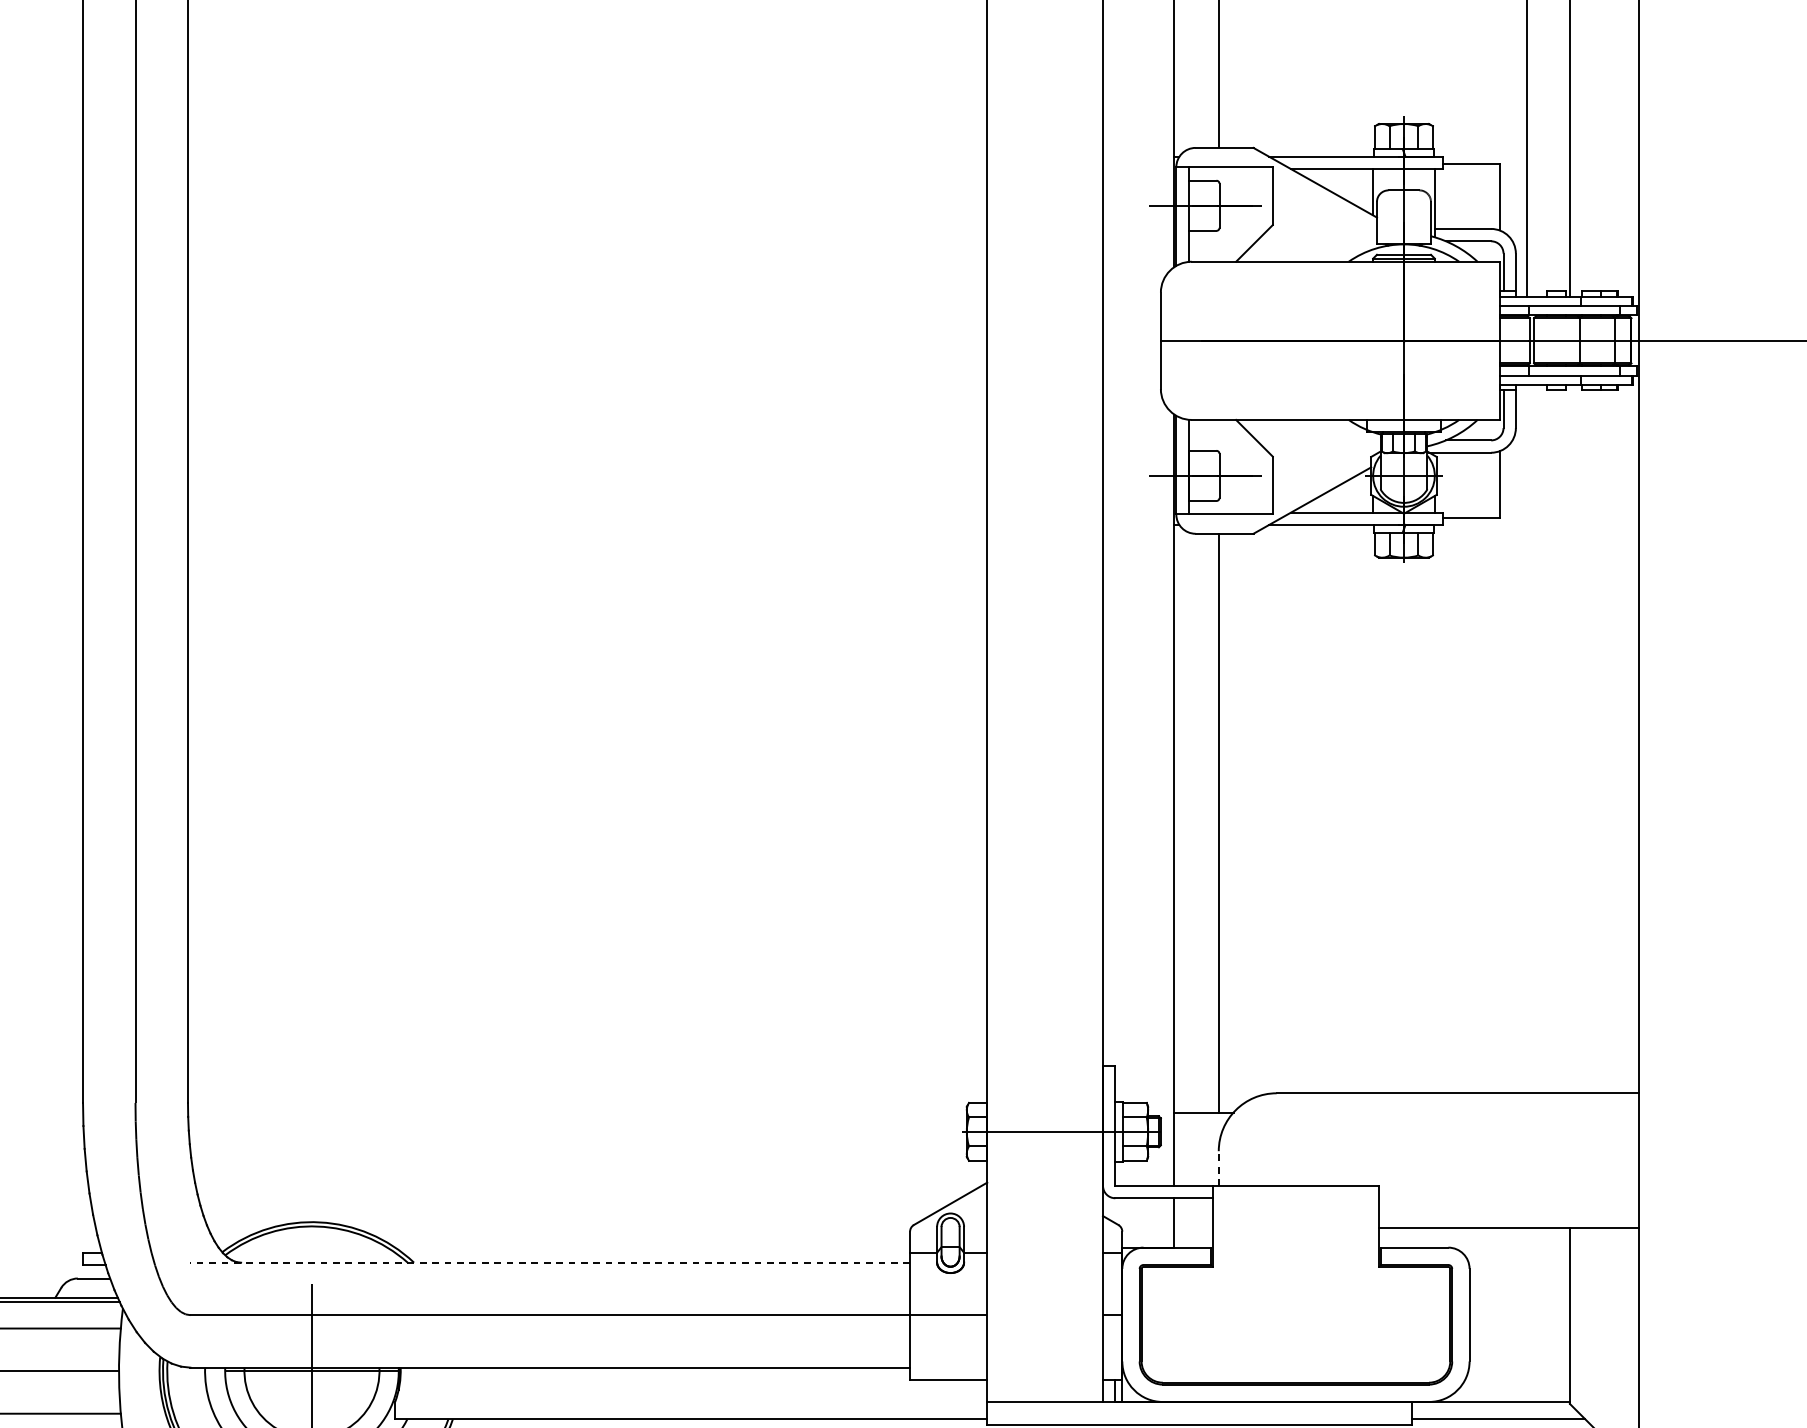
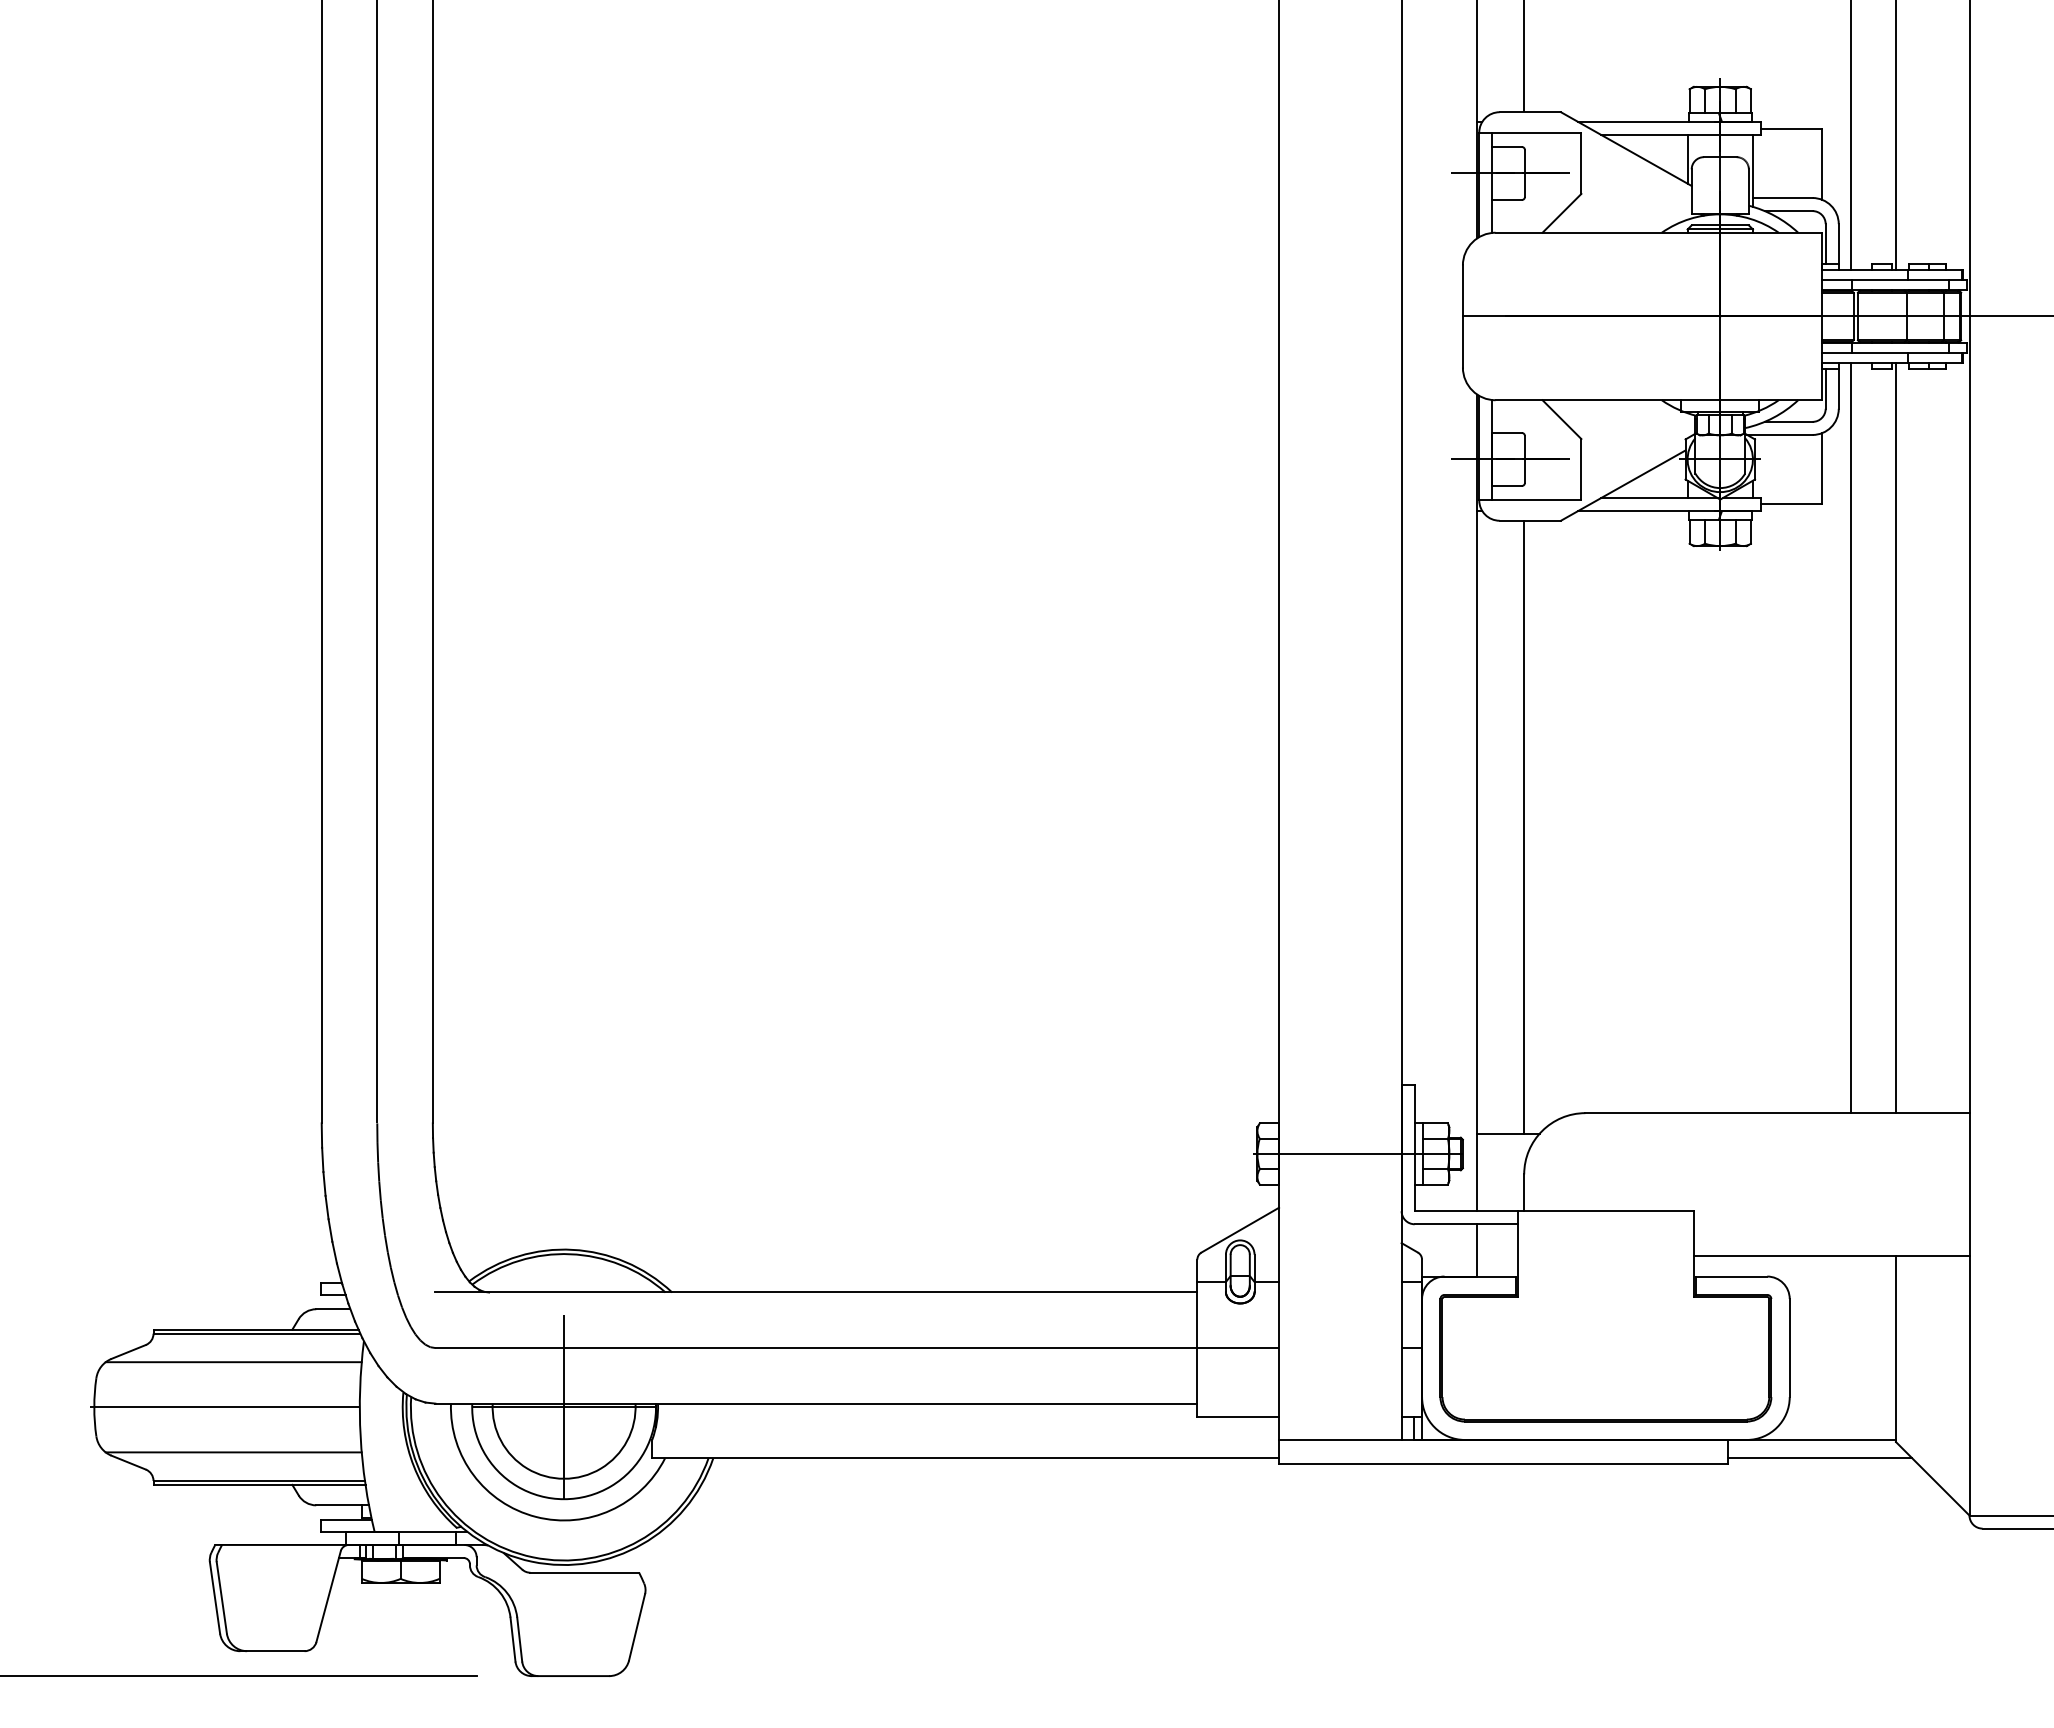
line: (1527, 739) -> (1851, 738), added
line: (1569, 739) -> (1895, 738), added
line: (1219, 1168) -> (1524, 1192), dashed -> solid
line: (550, 1262) -> (816, 1292), dashed -> solid

